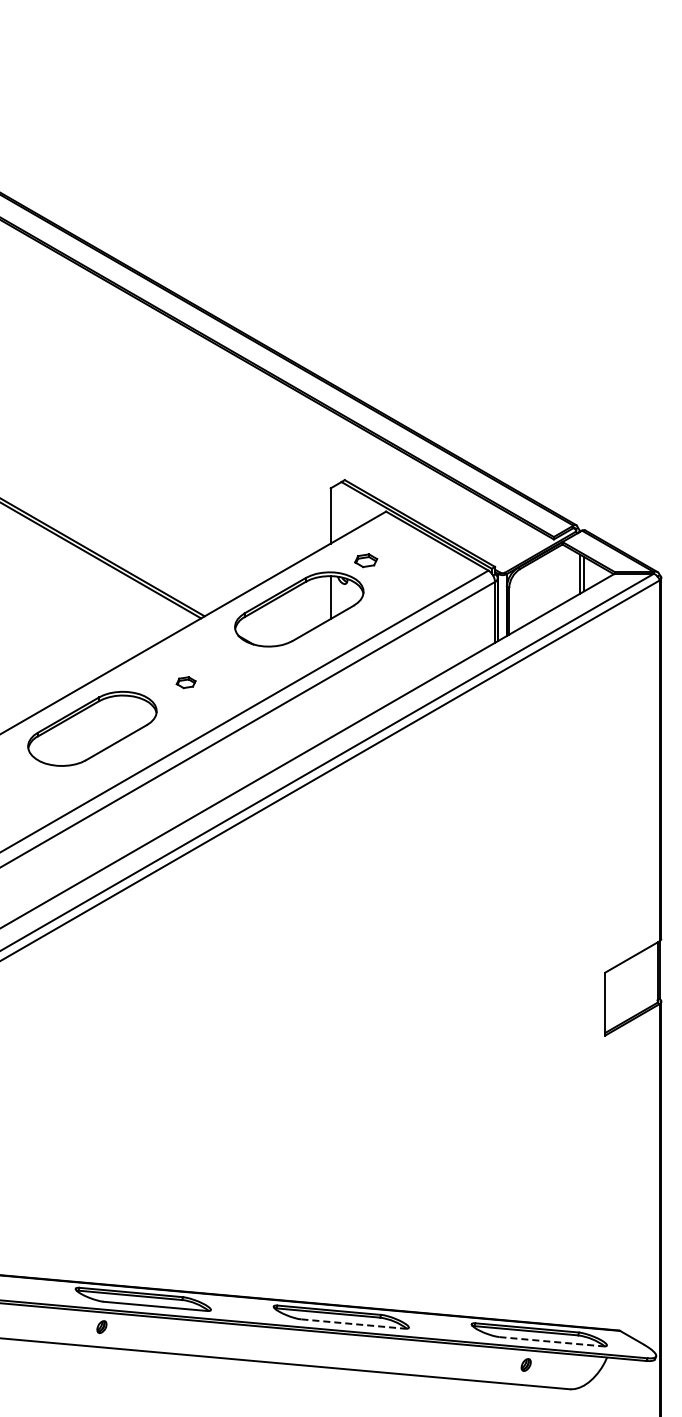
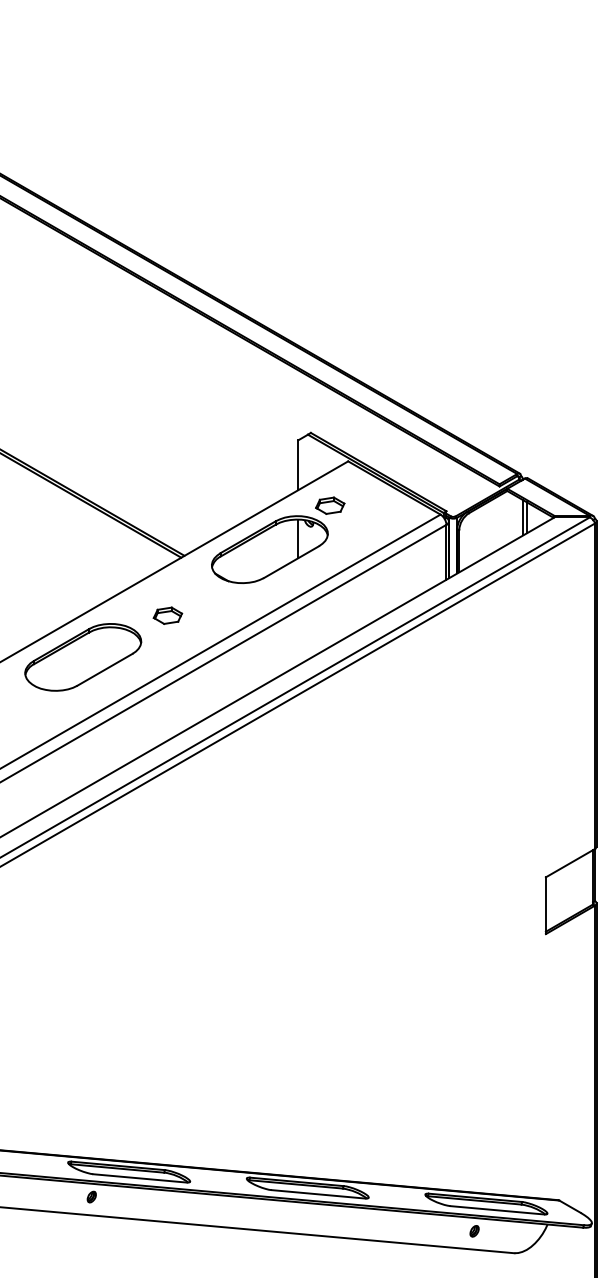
part: (365, 560) -> (329, 505), size x1.43
part: (185, 682) -> (167, 615), size x1.67
line: (353, 1324) -> (318, 1194), dashed -> solid
line: (551, 1341) -> (497, 1210), dashed -> solid

